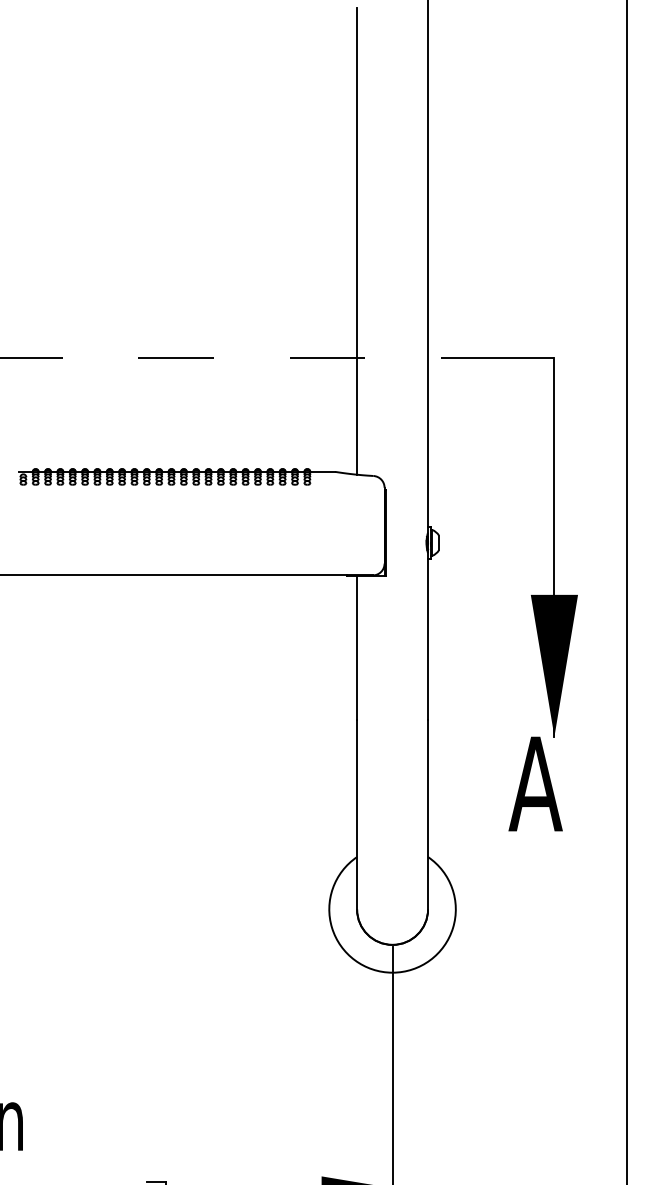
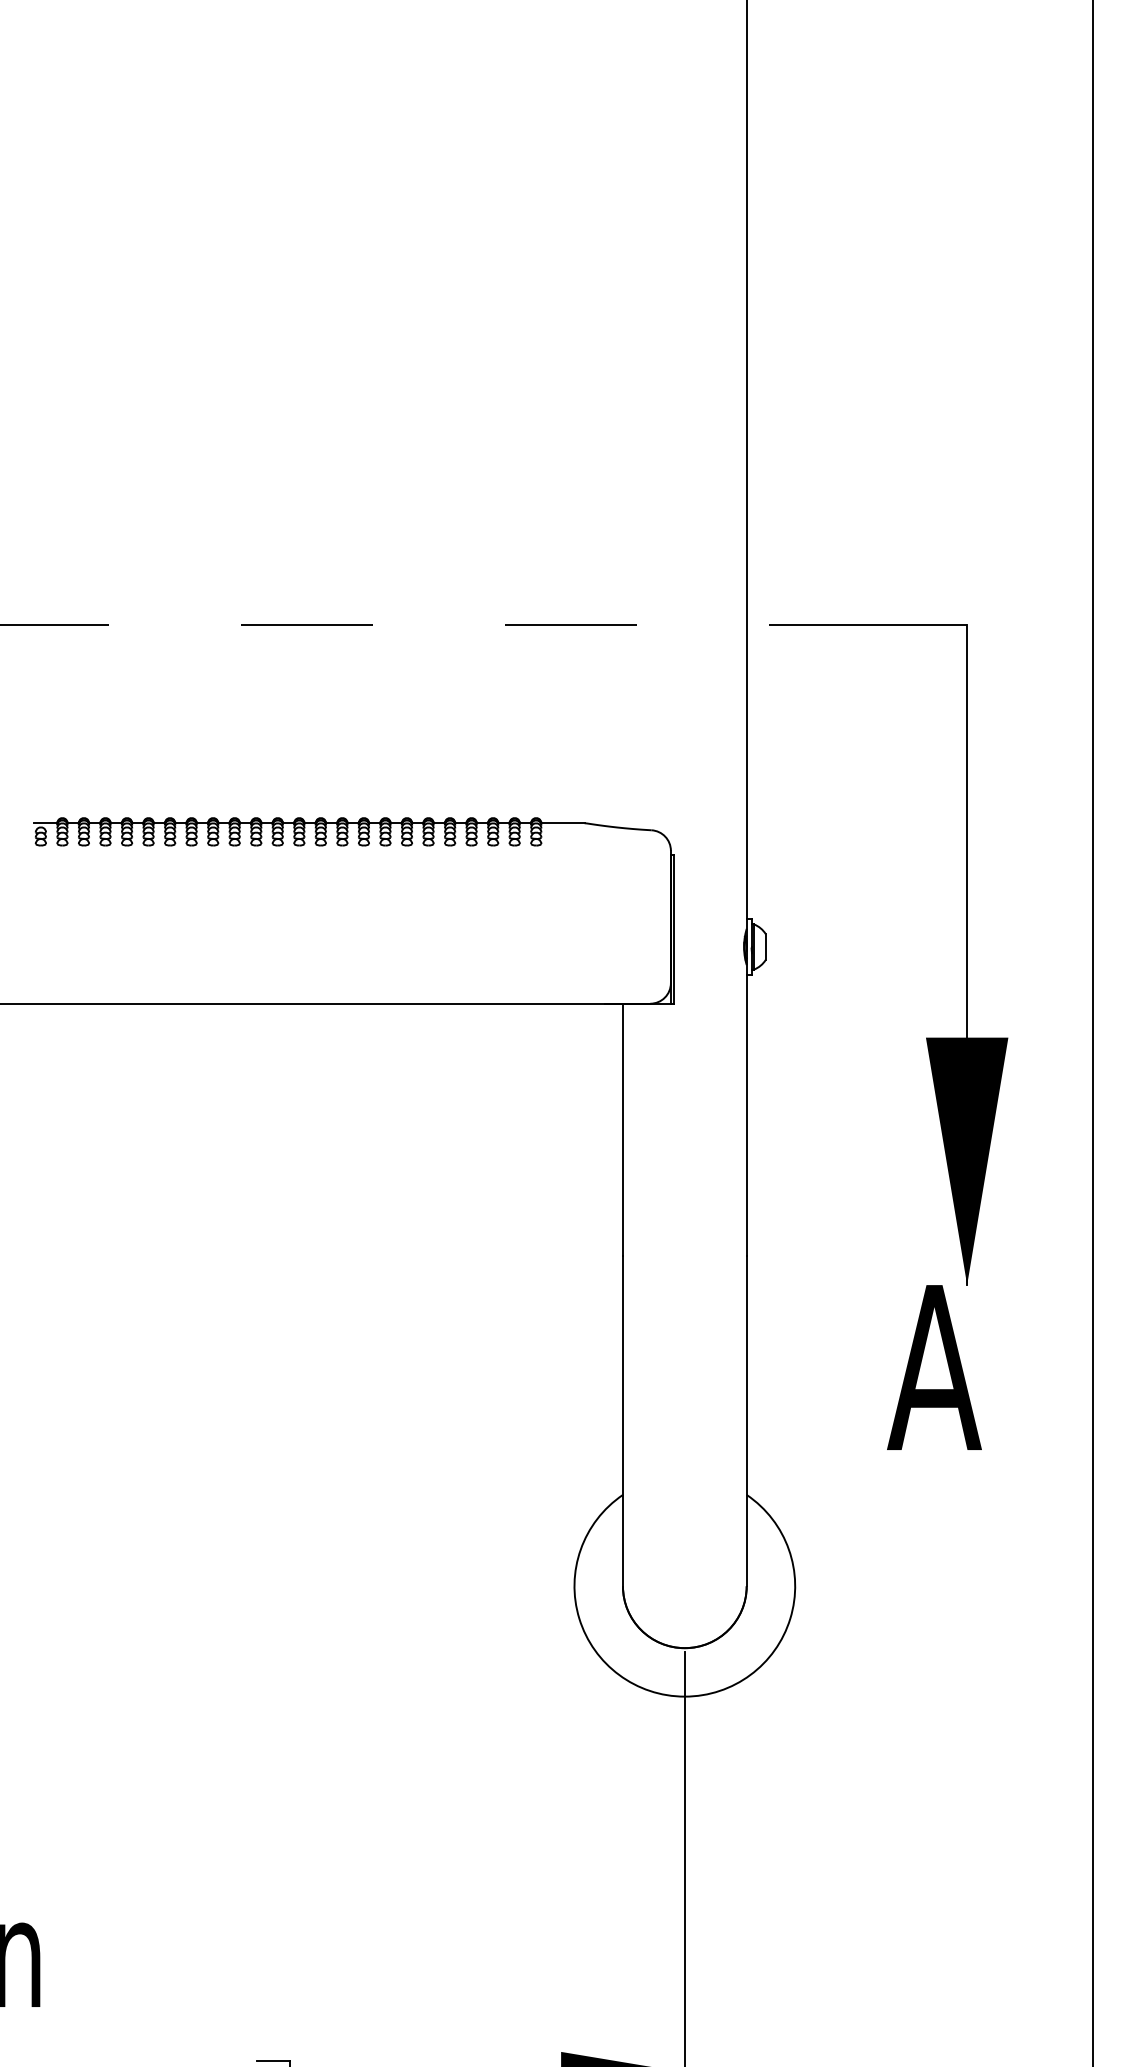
line: (357, 241) -> (623, 421), removed

